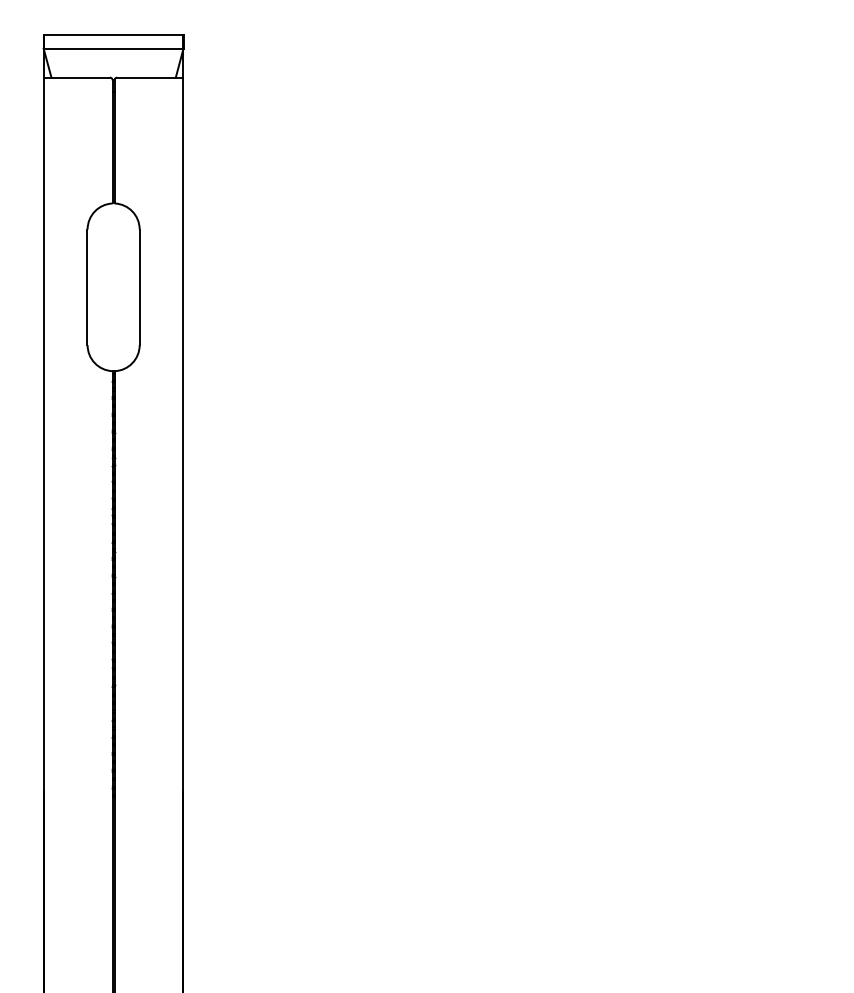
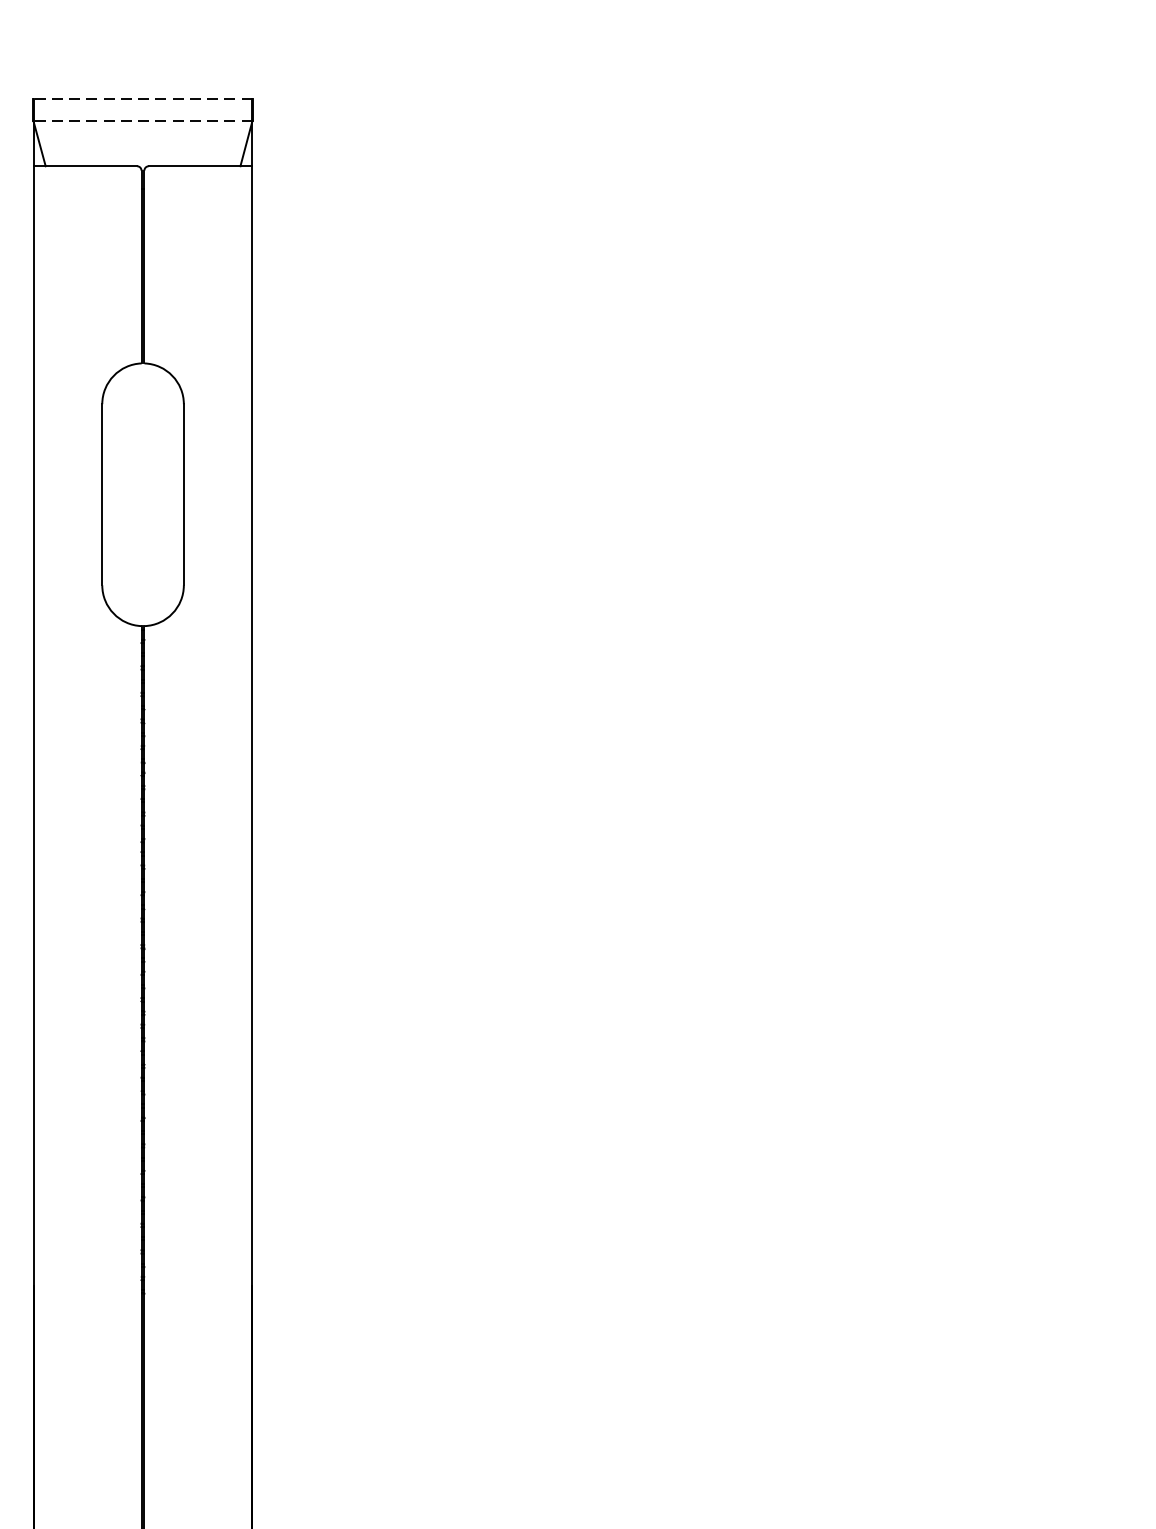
line: (113, 34) -> (142, 98), solid -> dashed
line: (113, 48) -> (142, 120), solid -> dashed

